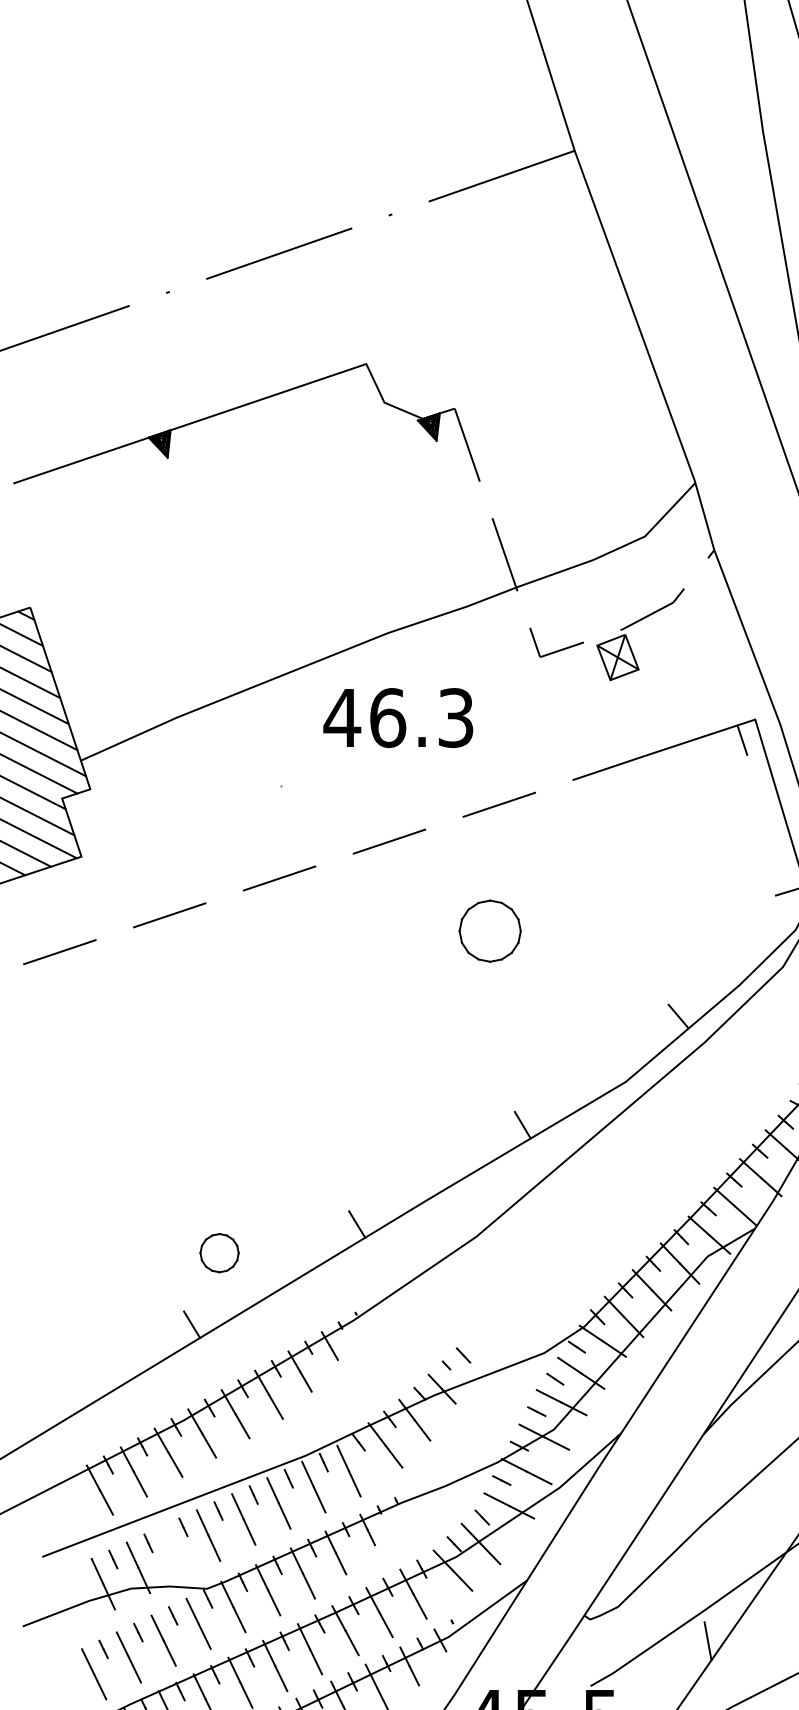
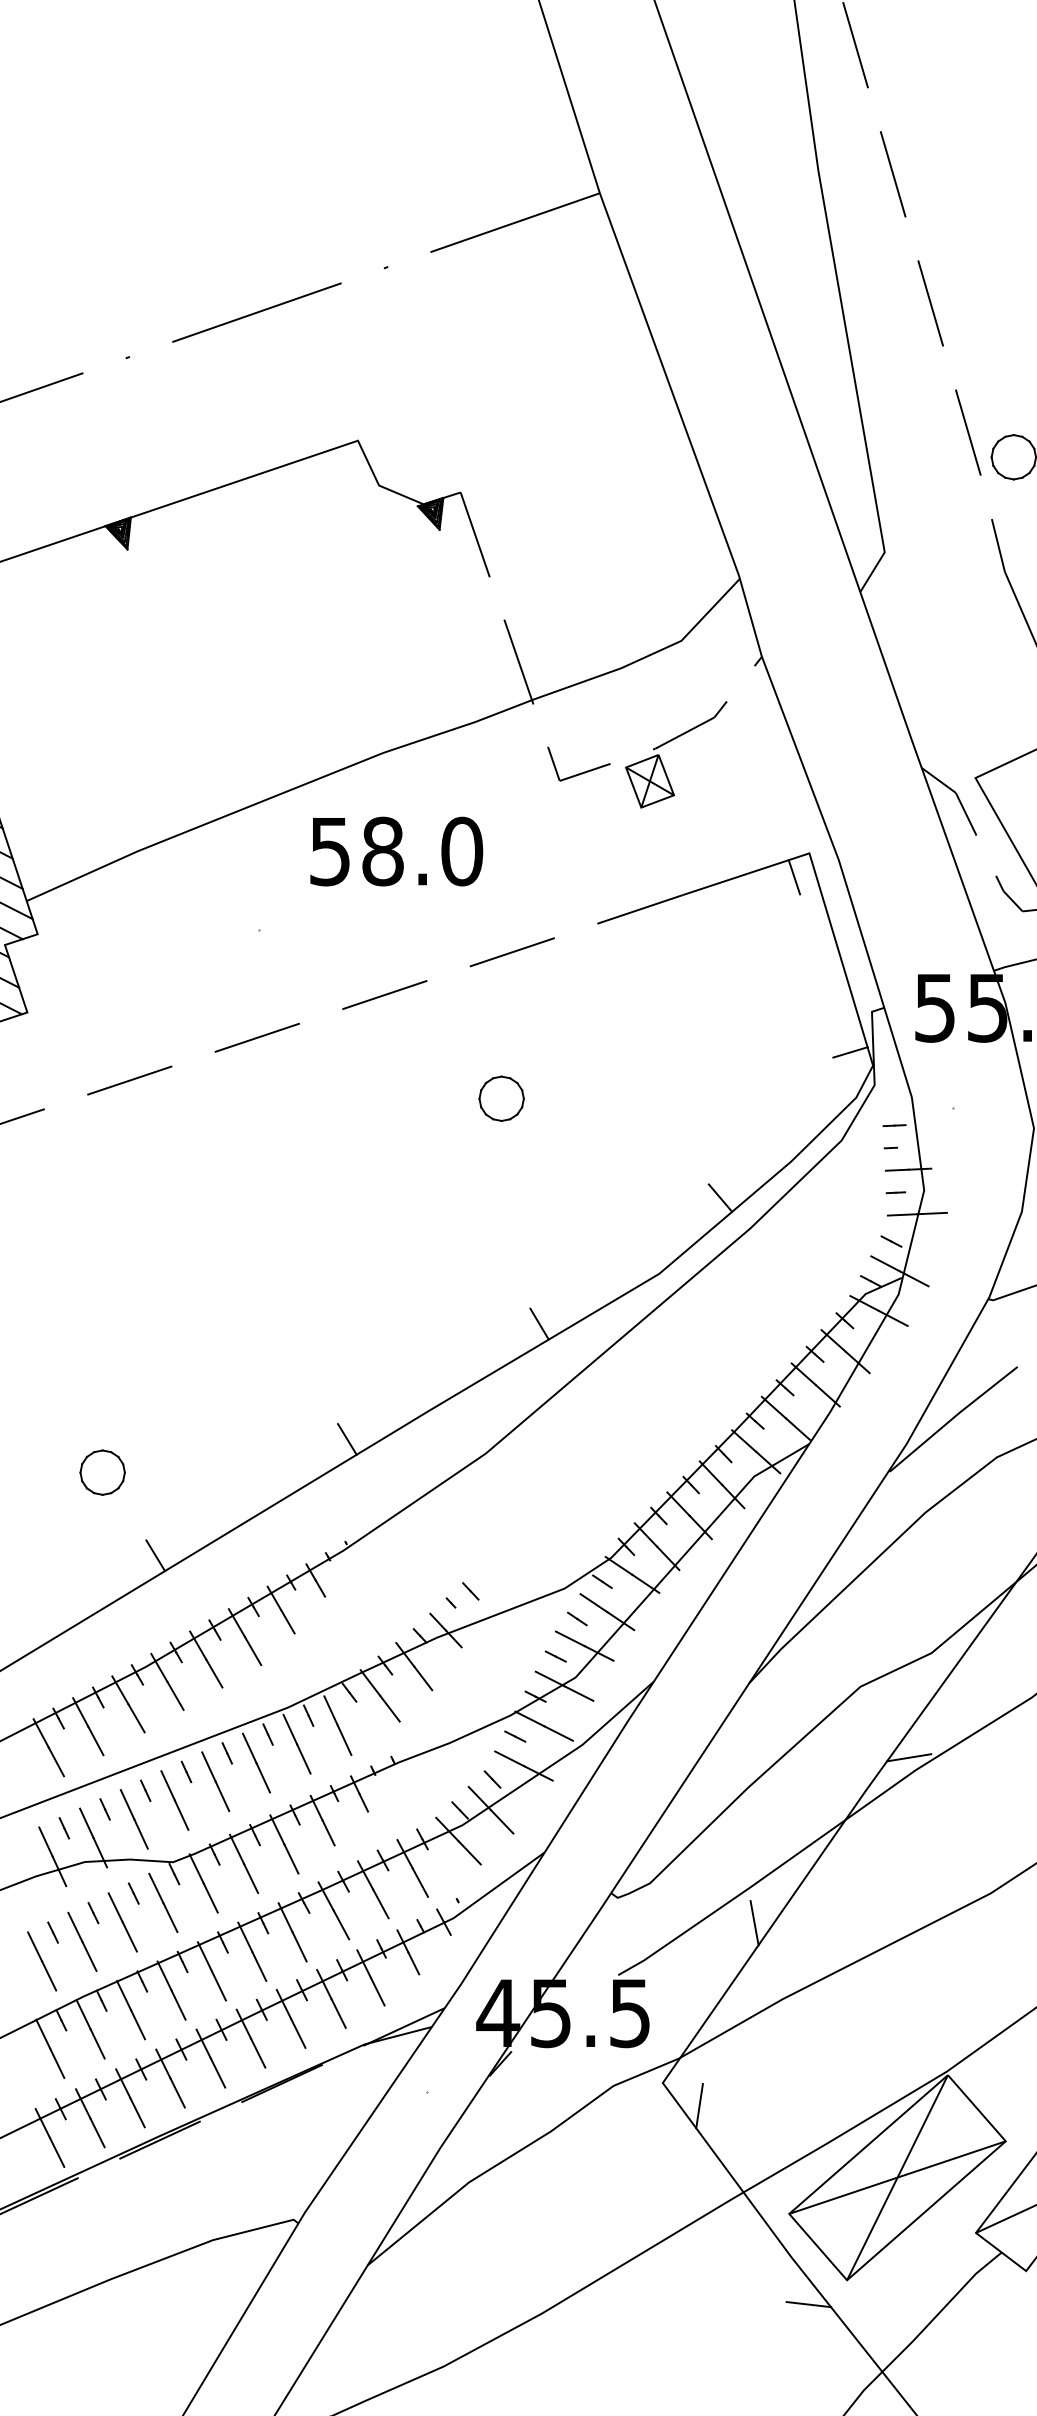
text: (398, 717) -> (395, 851), 46.3 -> 58.0
part: (489, 930) -> (501, 1098), size x0.62
part: (219, 1253) -> (102, 1472), moved
line: (172, 1551) -> (133, 1819), added

